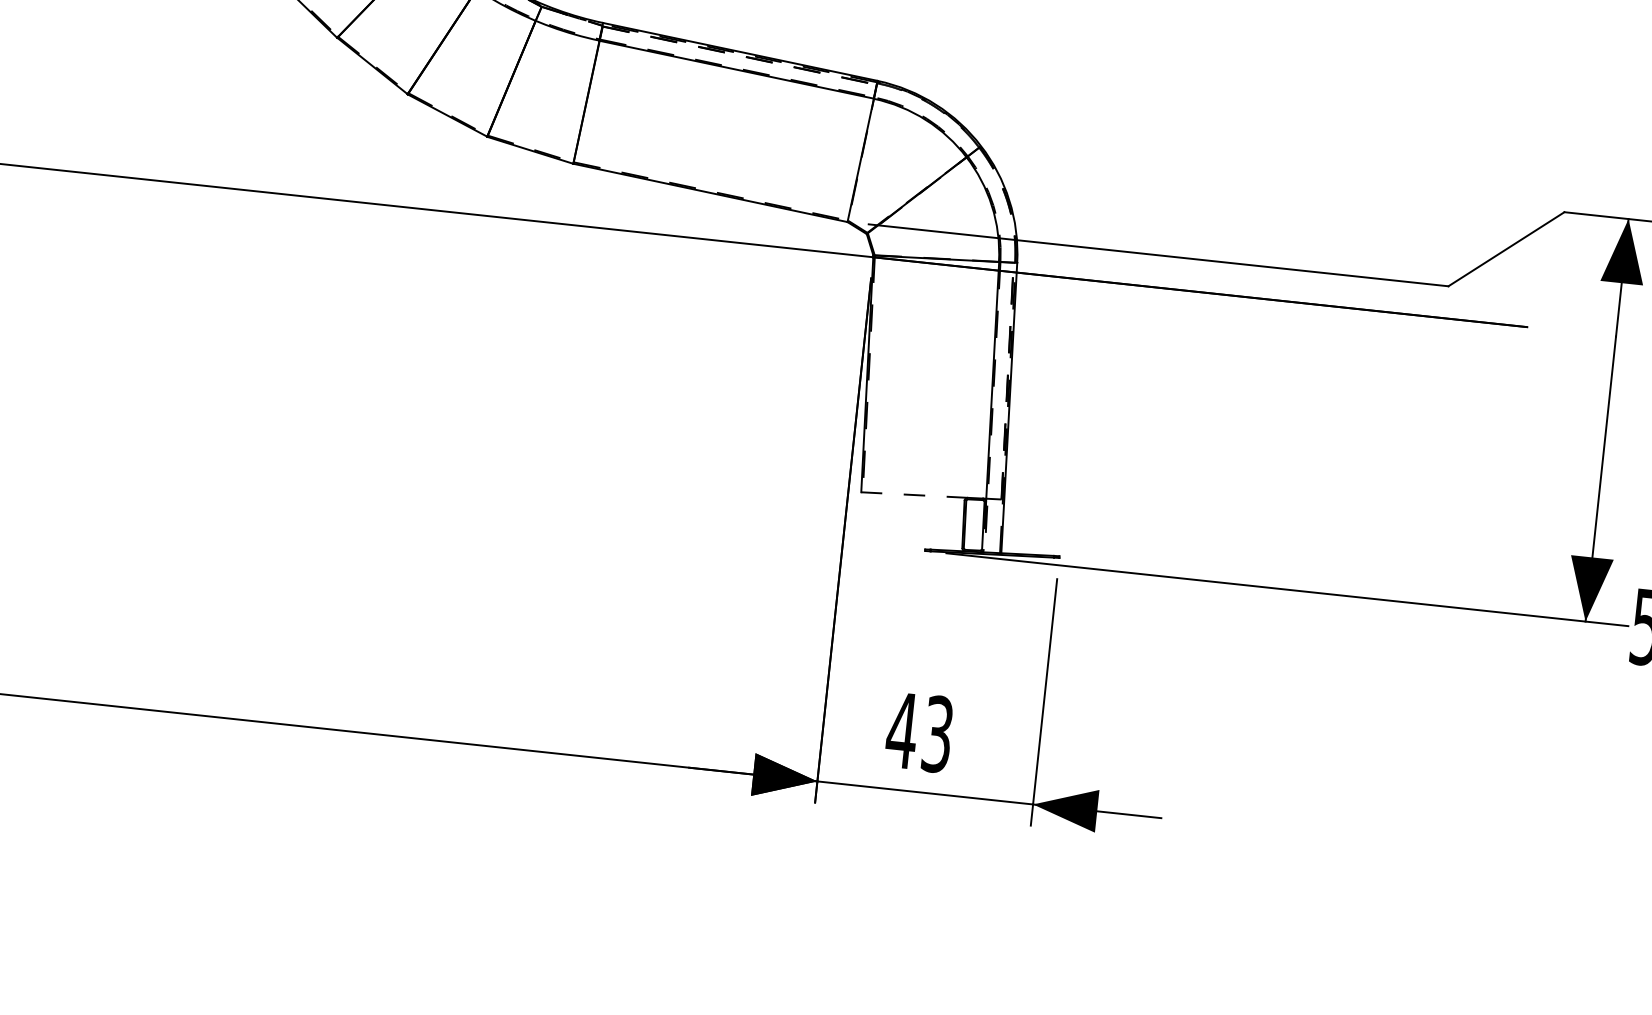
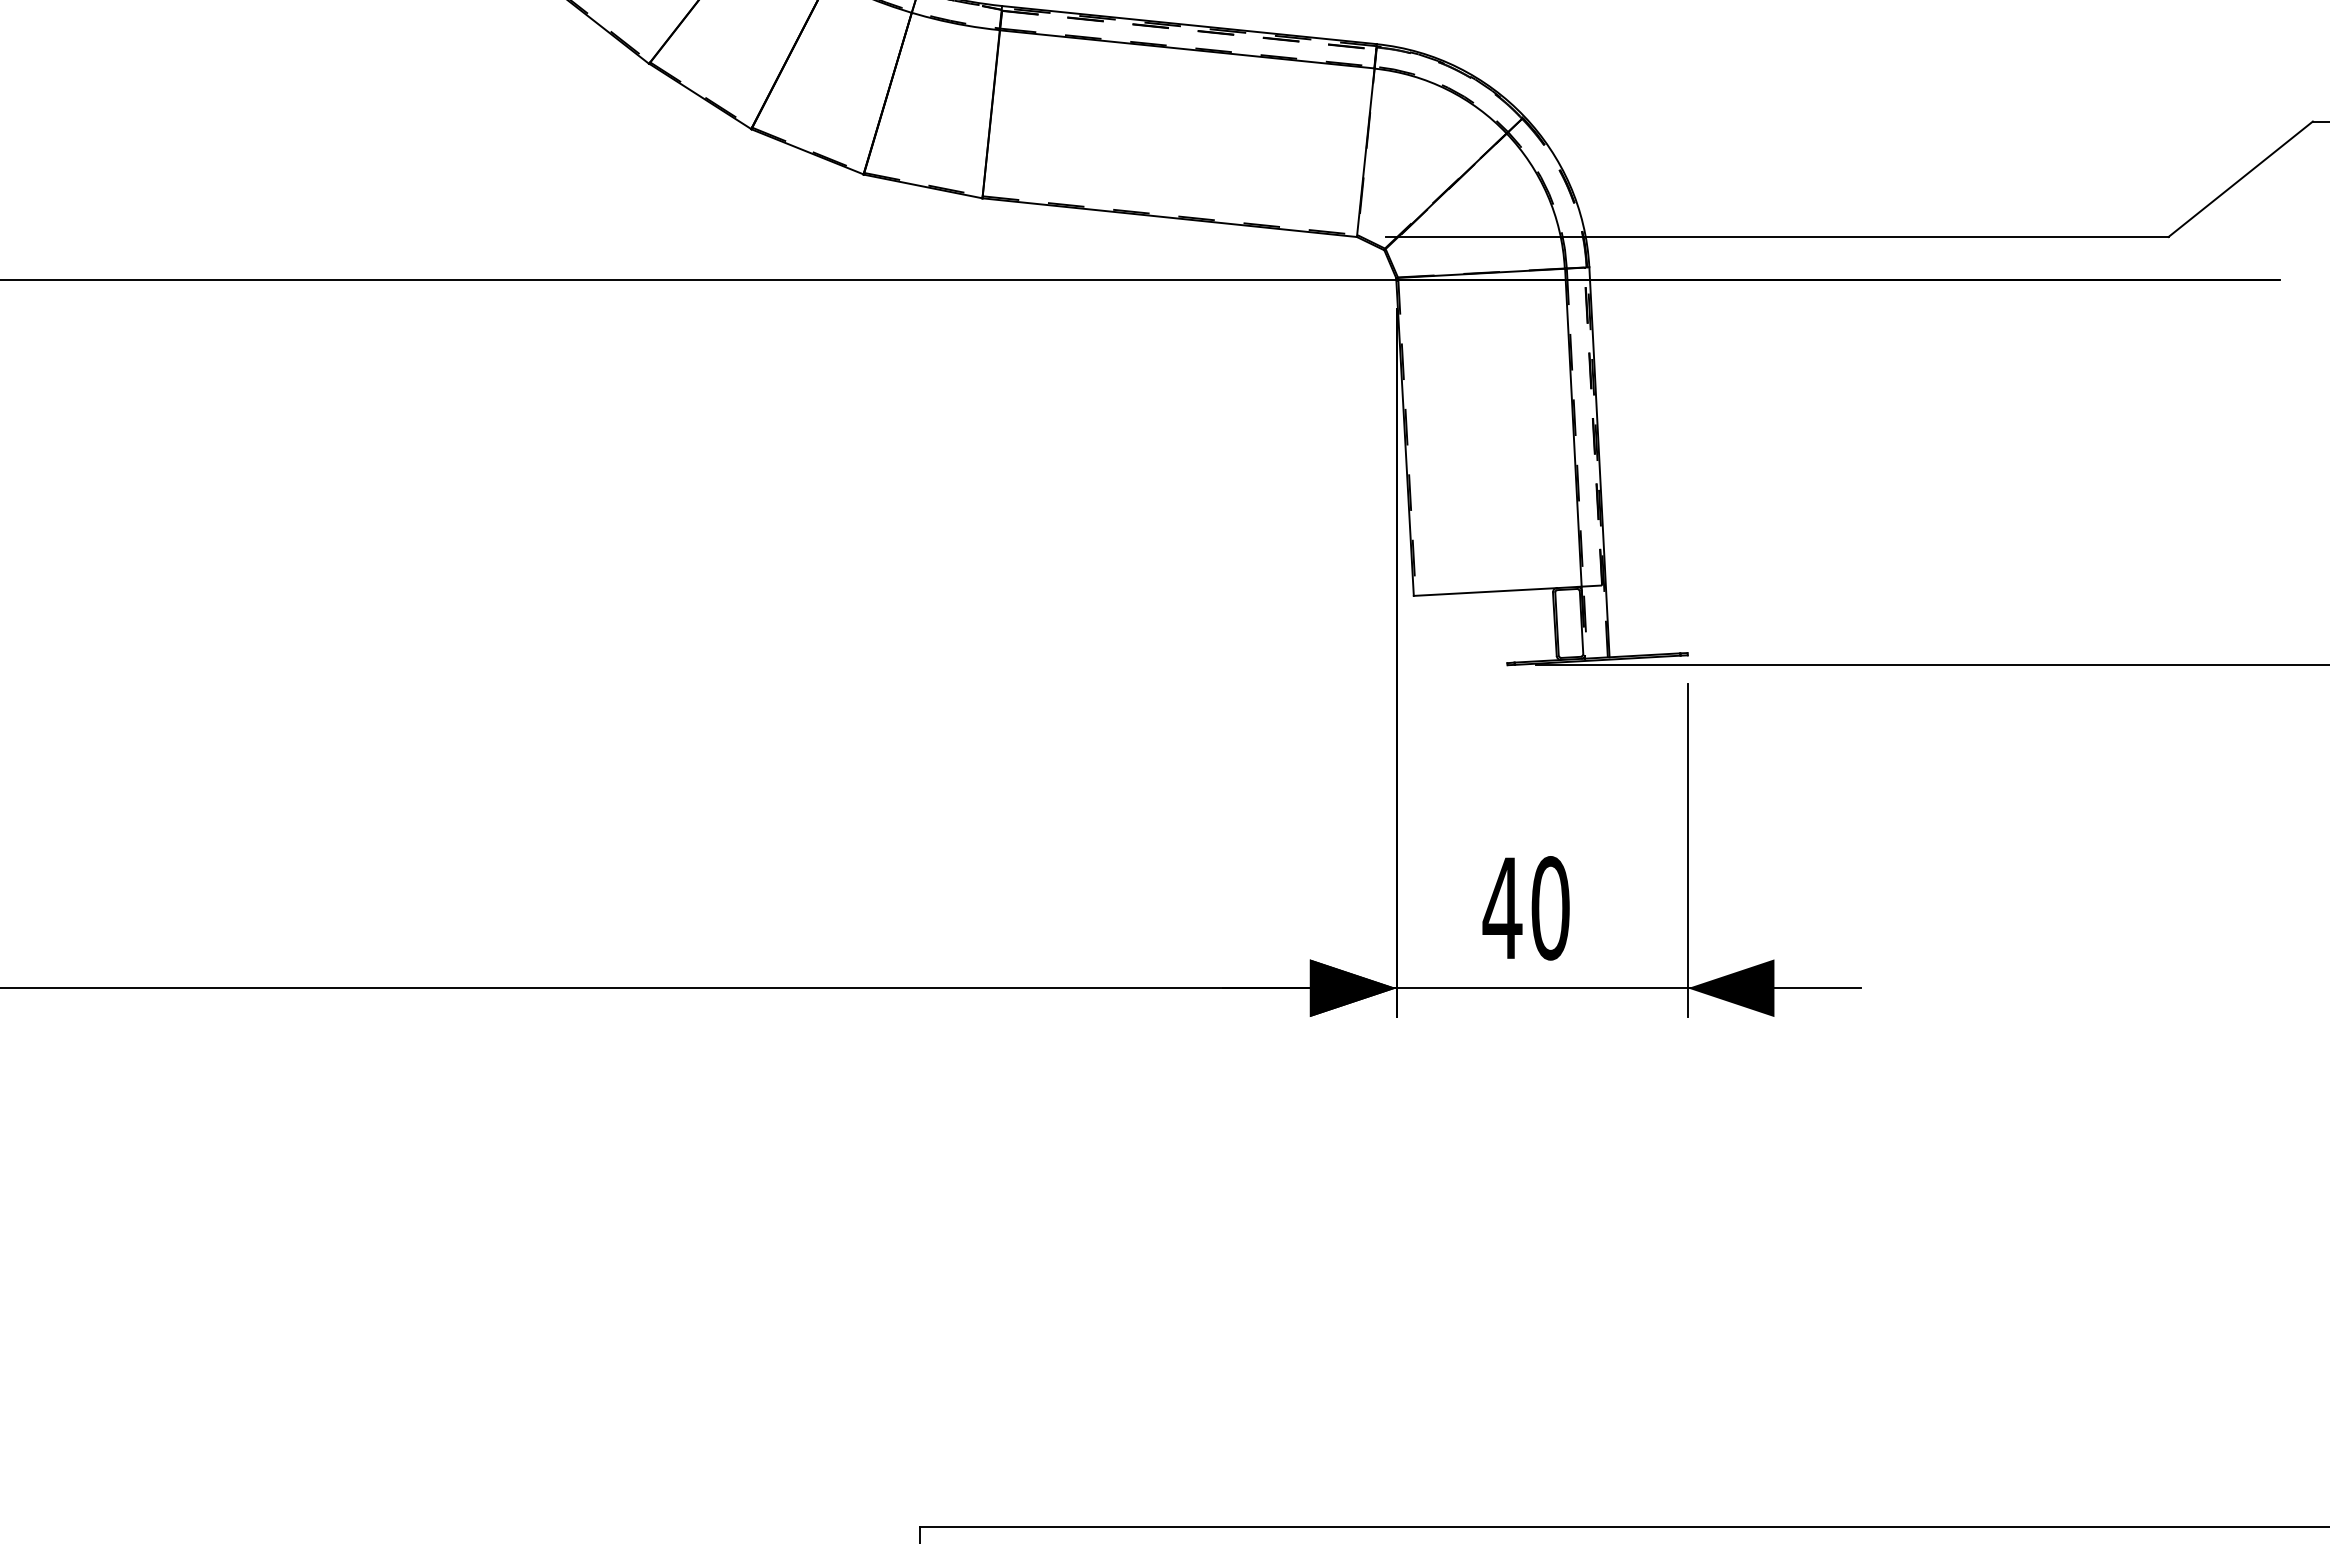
line: (914, 495) -> (1485, 592), dashed -> solid
text: (937, 734) -> (1550, 908), 43 -> 40

